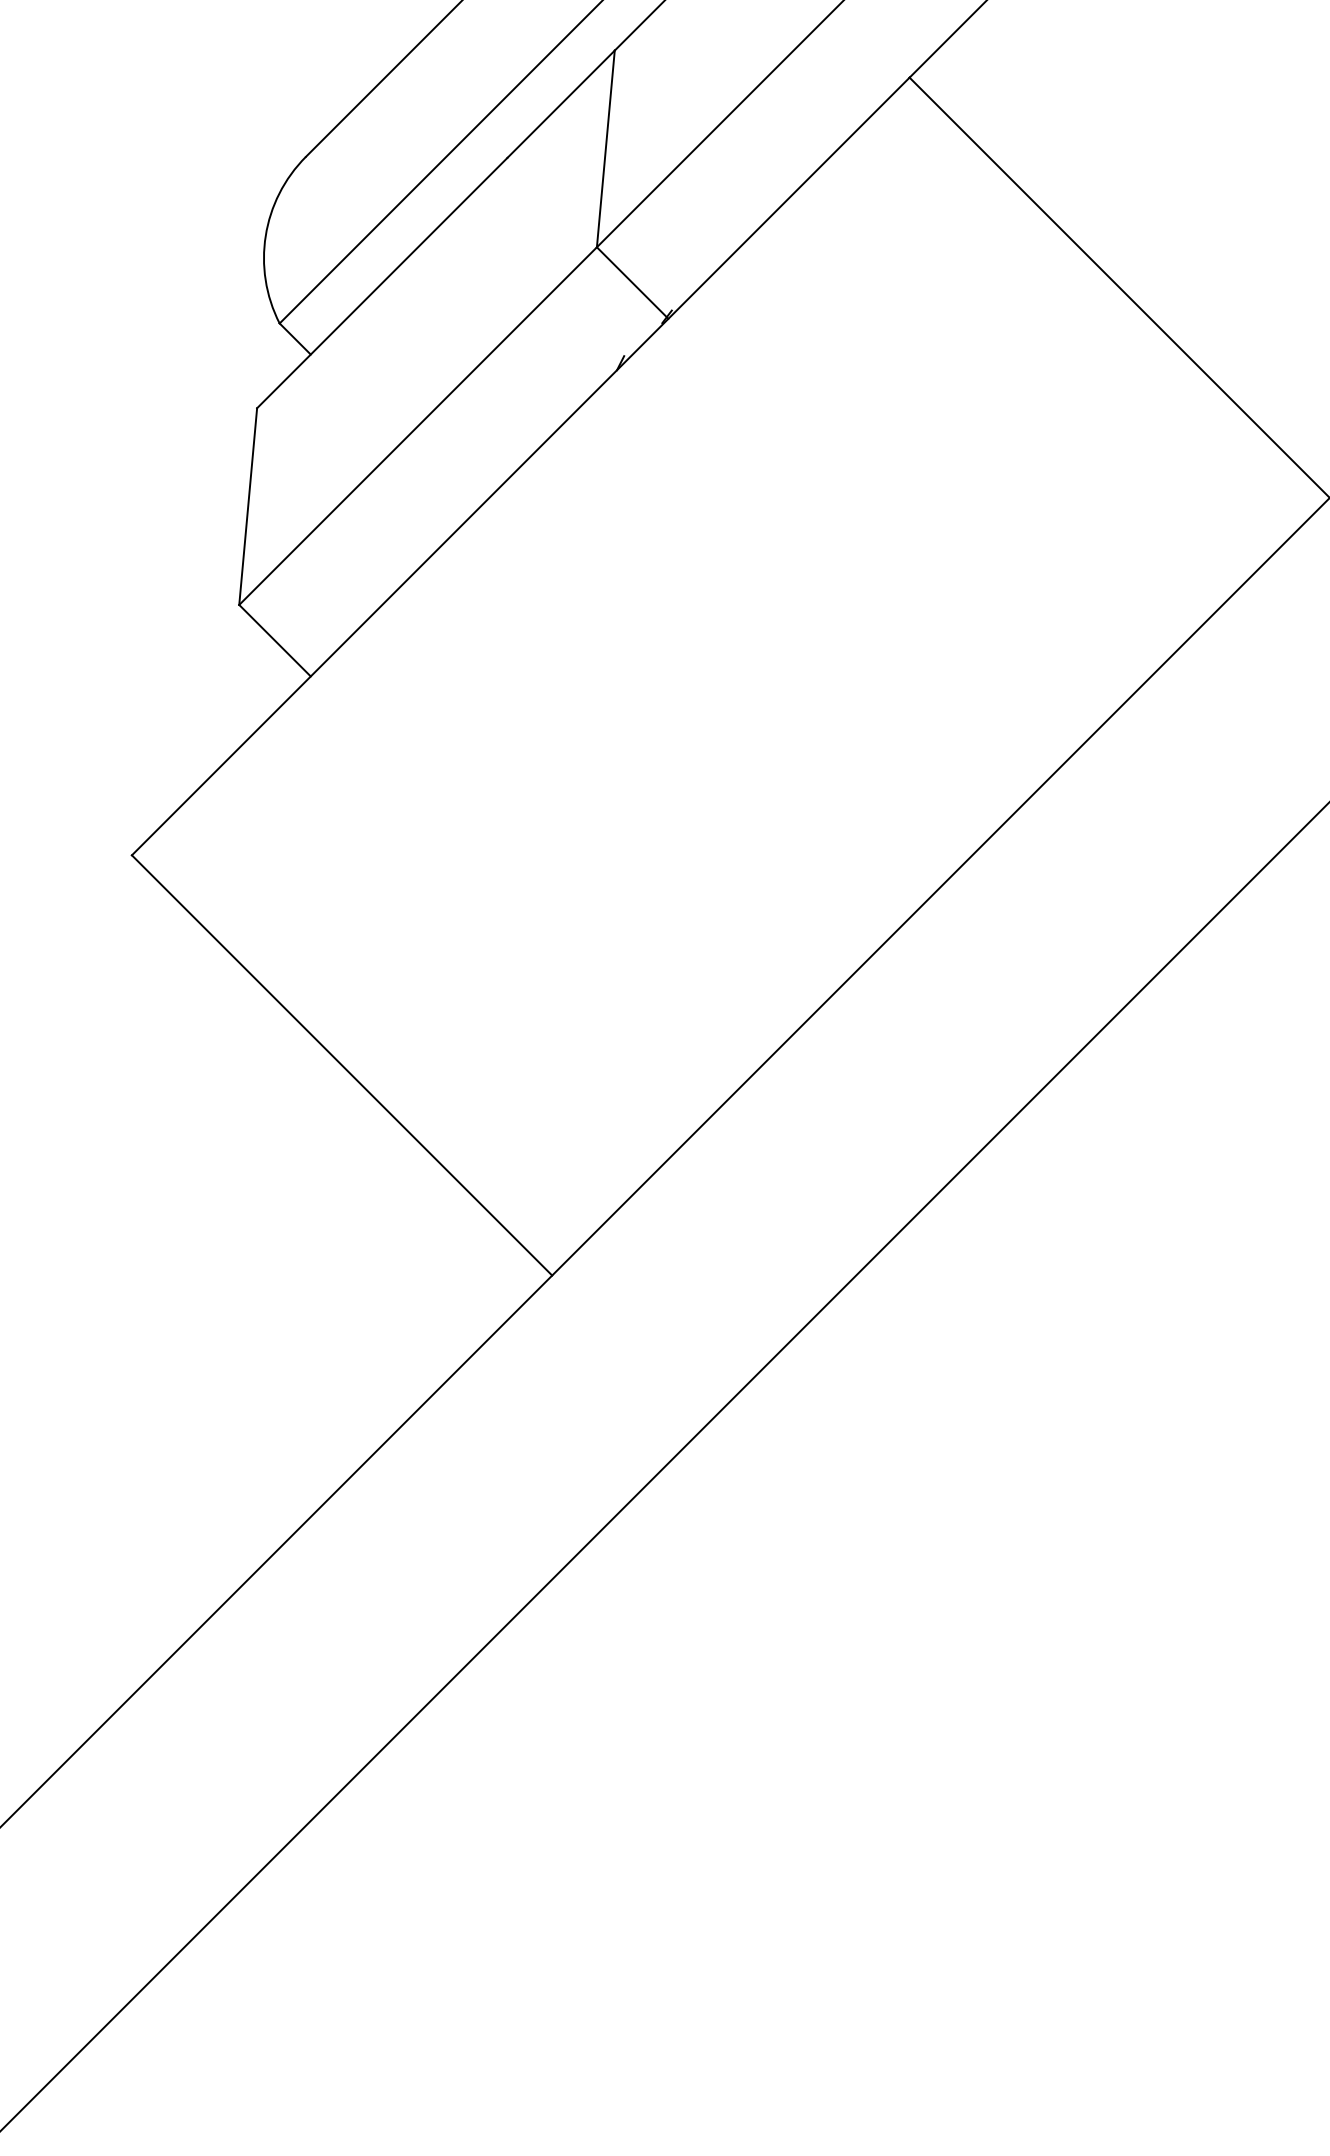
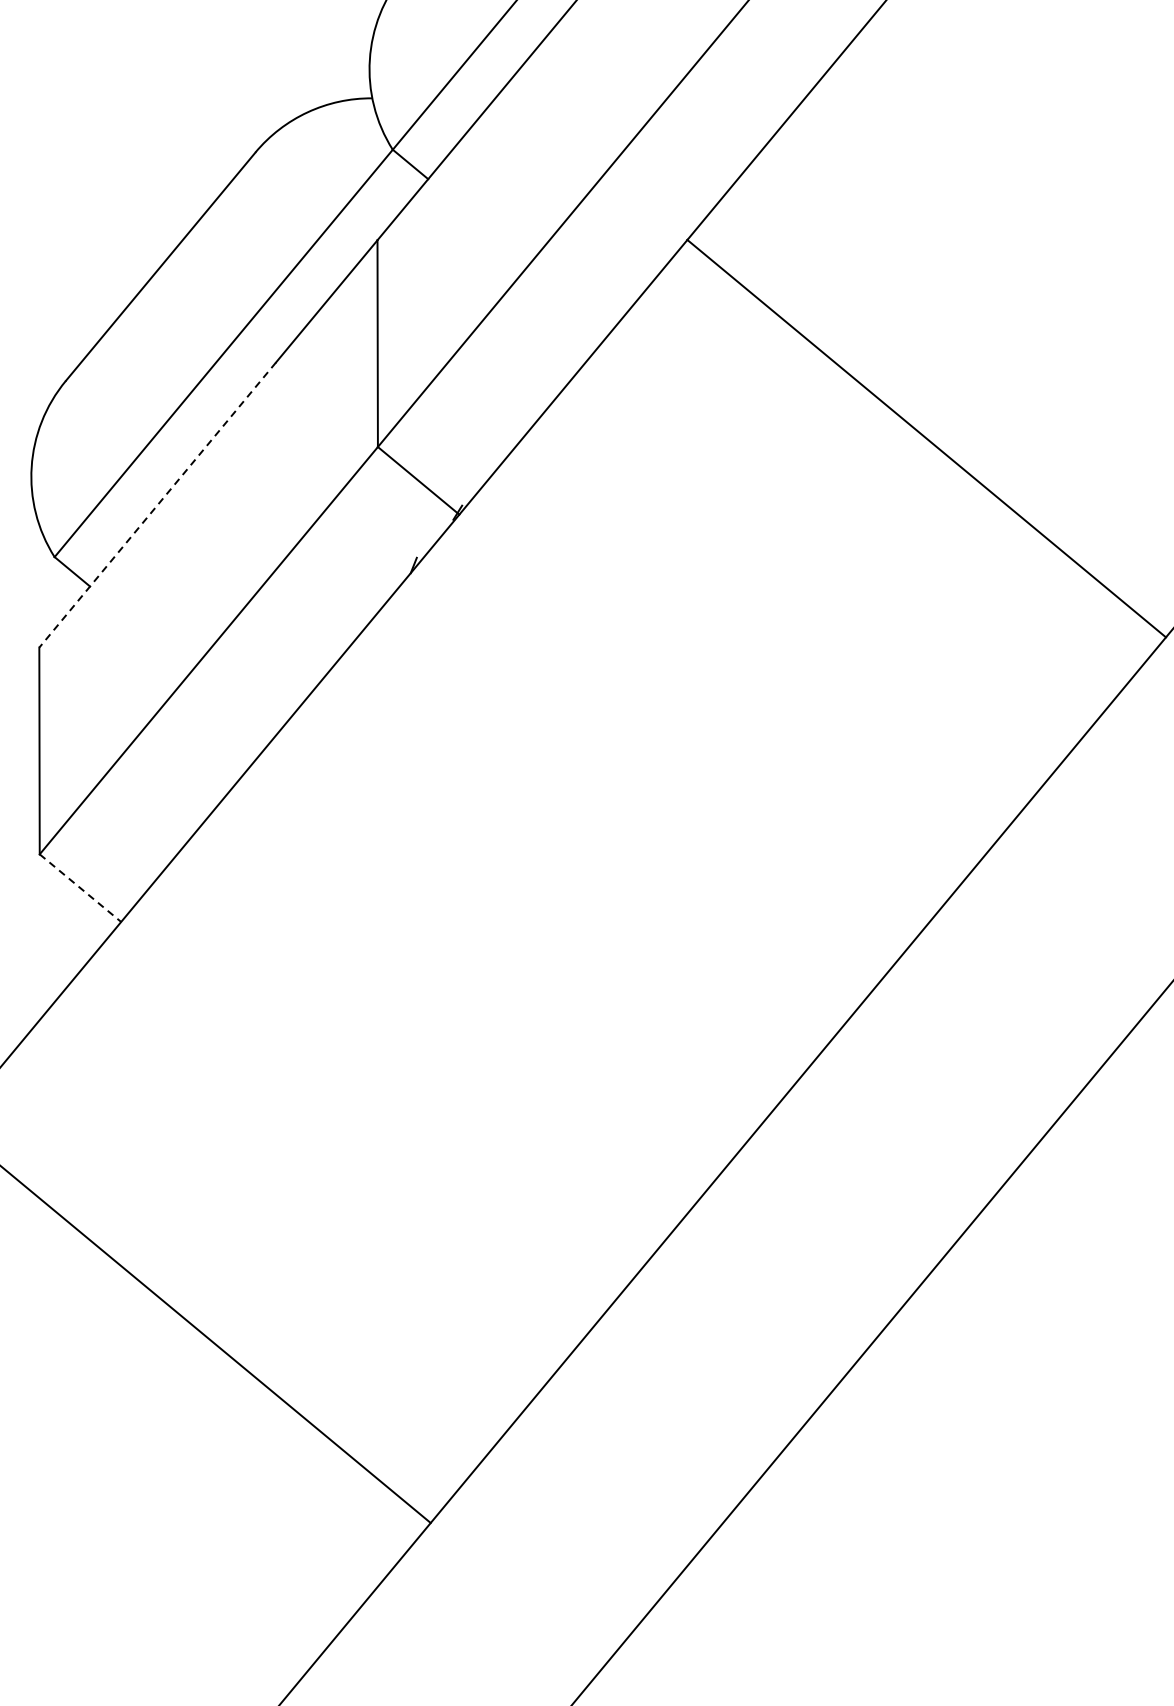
line: (381, 283) -> (156, 505), solid -> dashed
line: (275, 640) -> (80, 887), solid -> dashed

